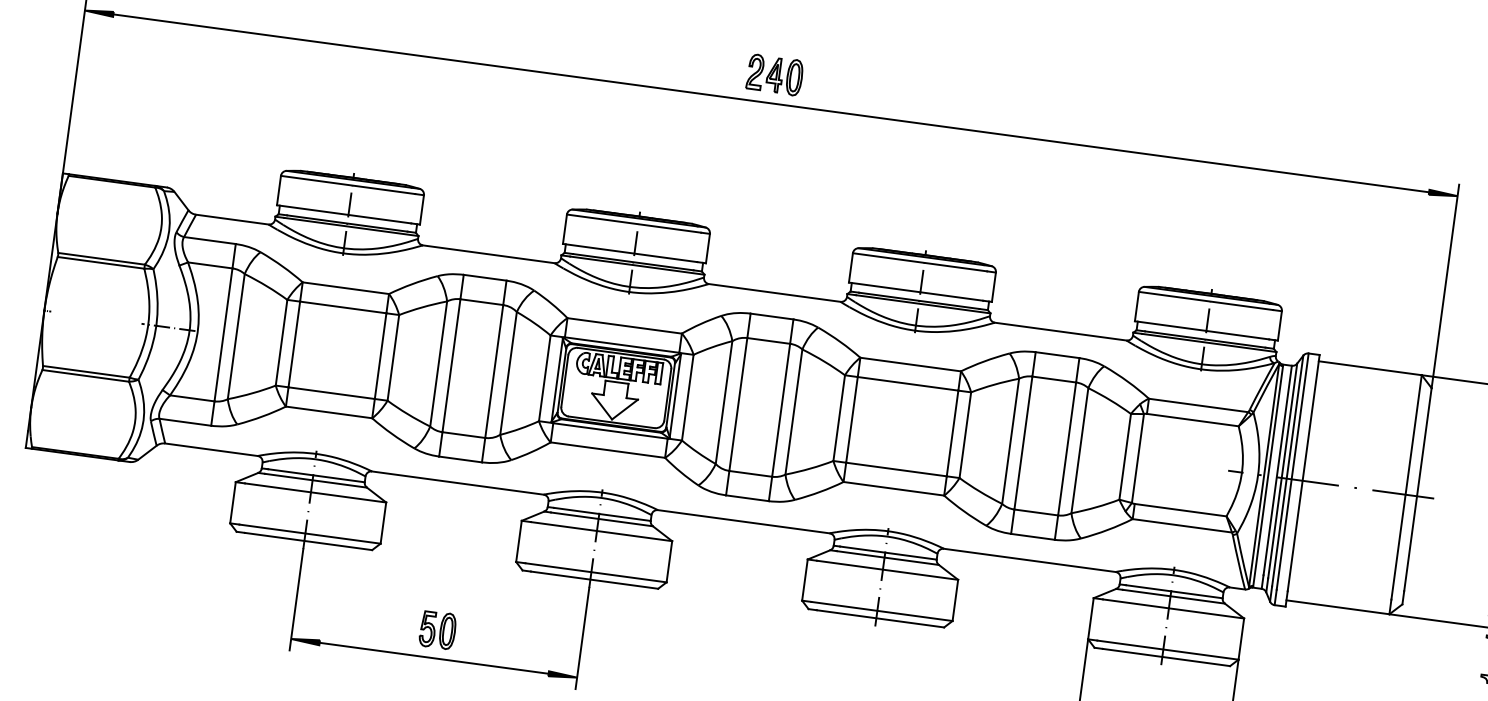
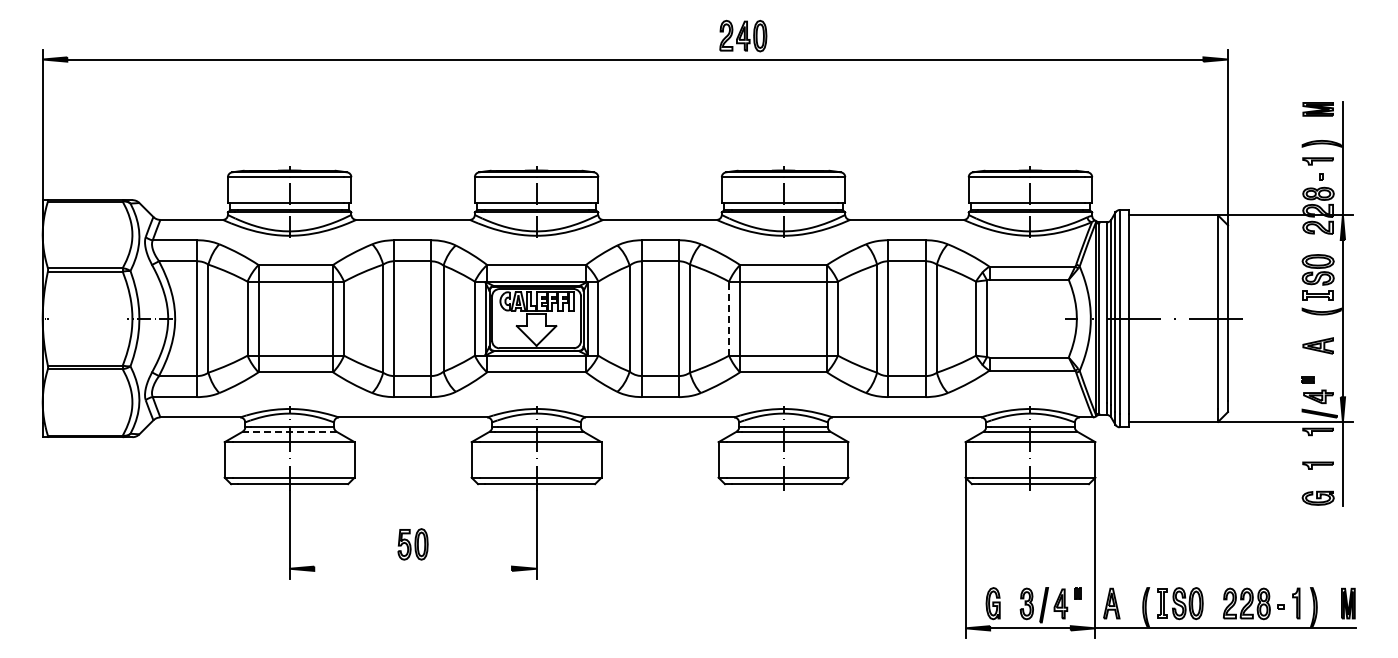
part: (775, 74) -> (743, 35), moved
line: (839, 418) -> (729, 318), solid -> dashed
line: (315, 480) -> (292, 431), solid -> dashed
line: (434, 658) -> (413, 568), removed

